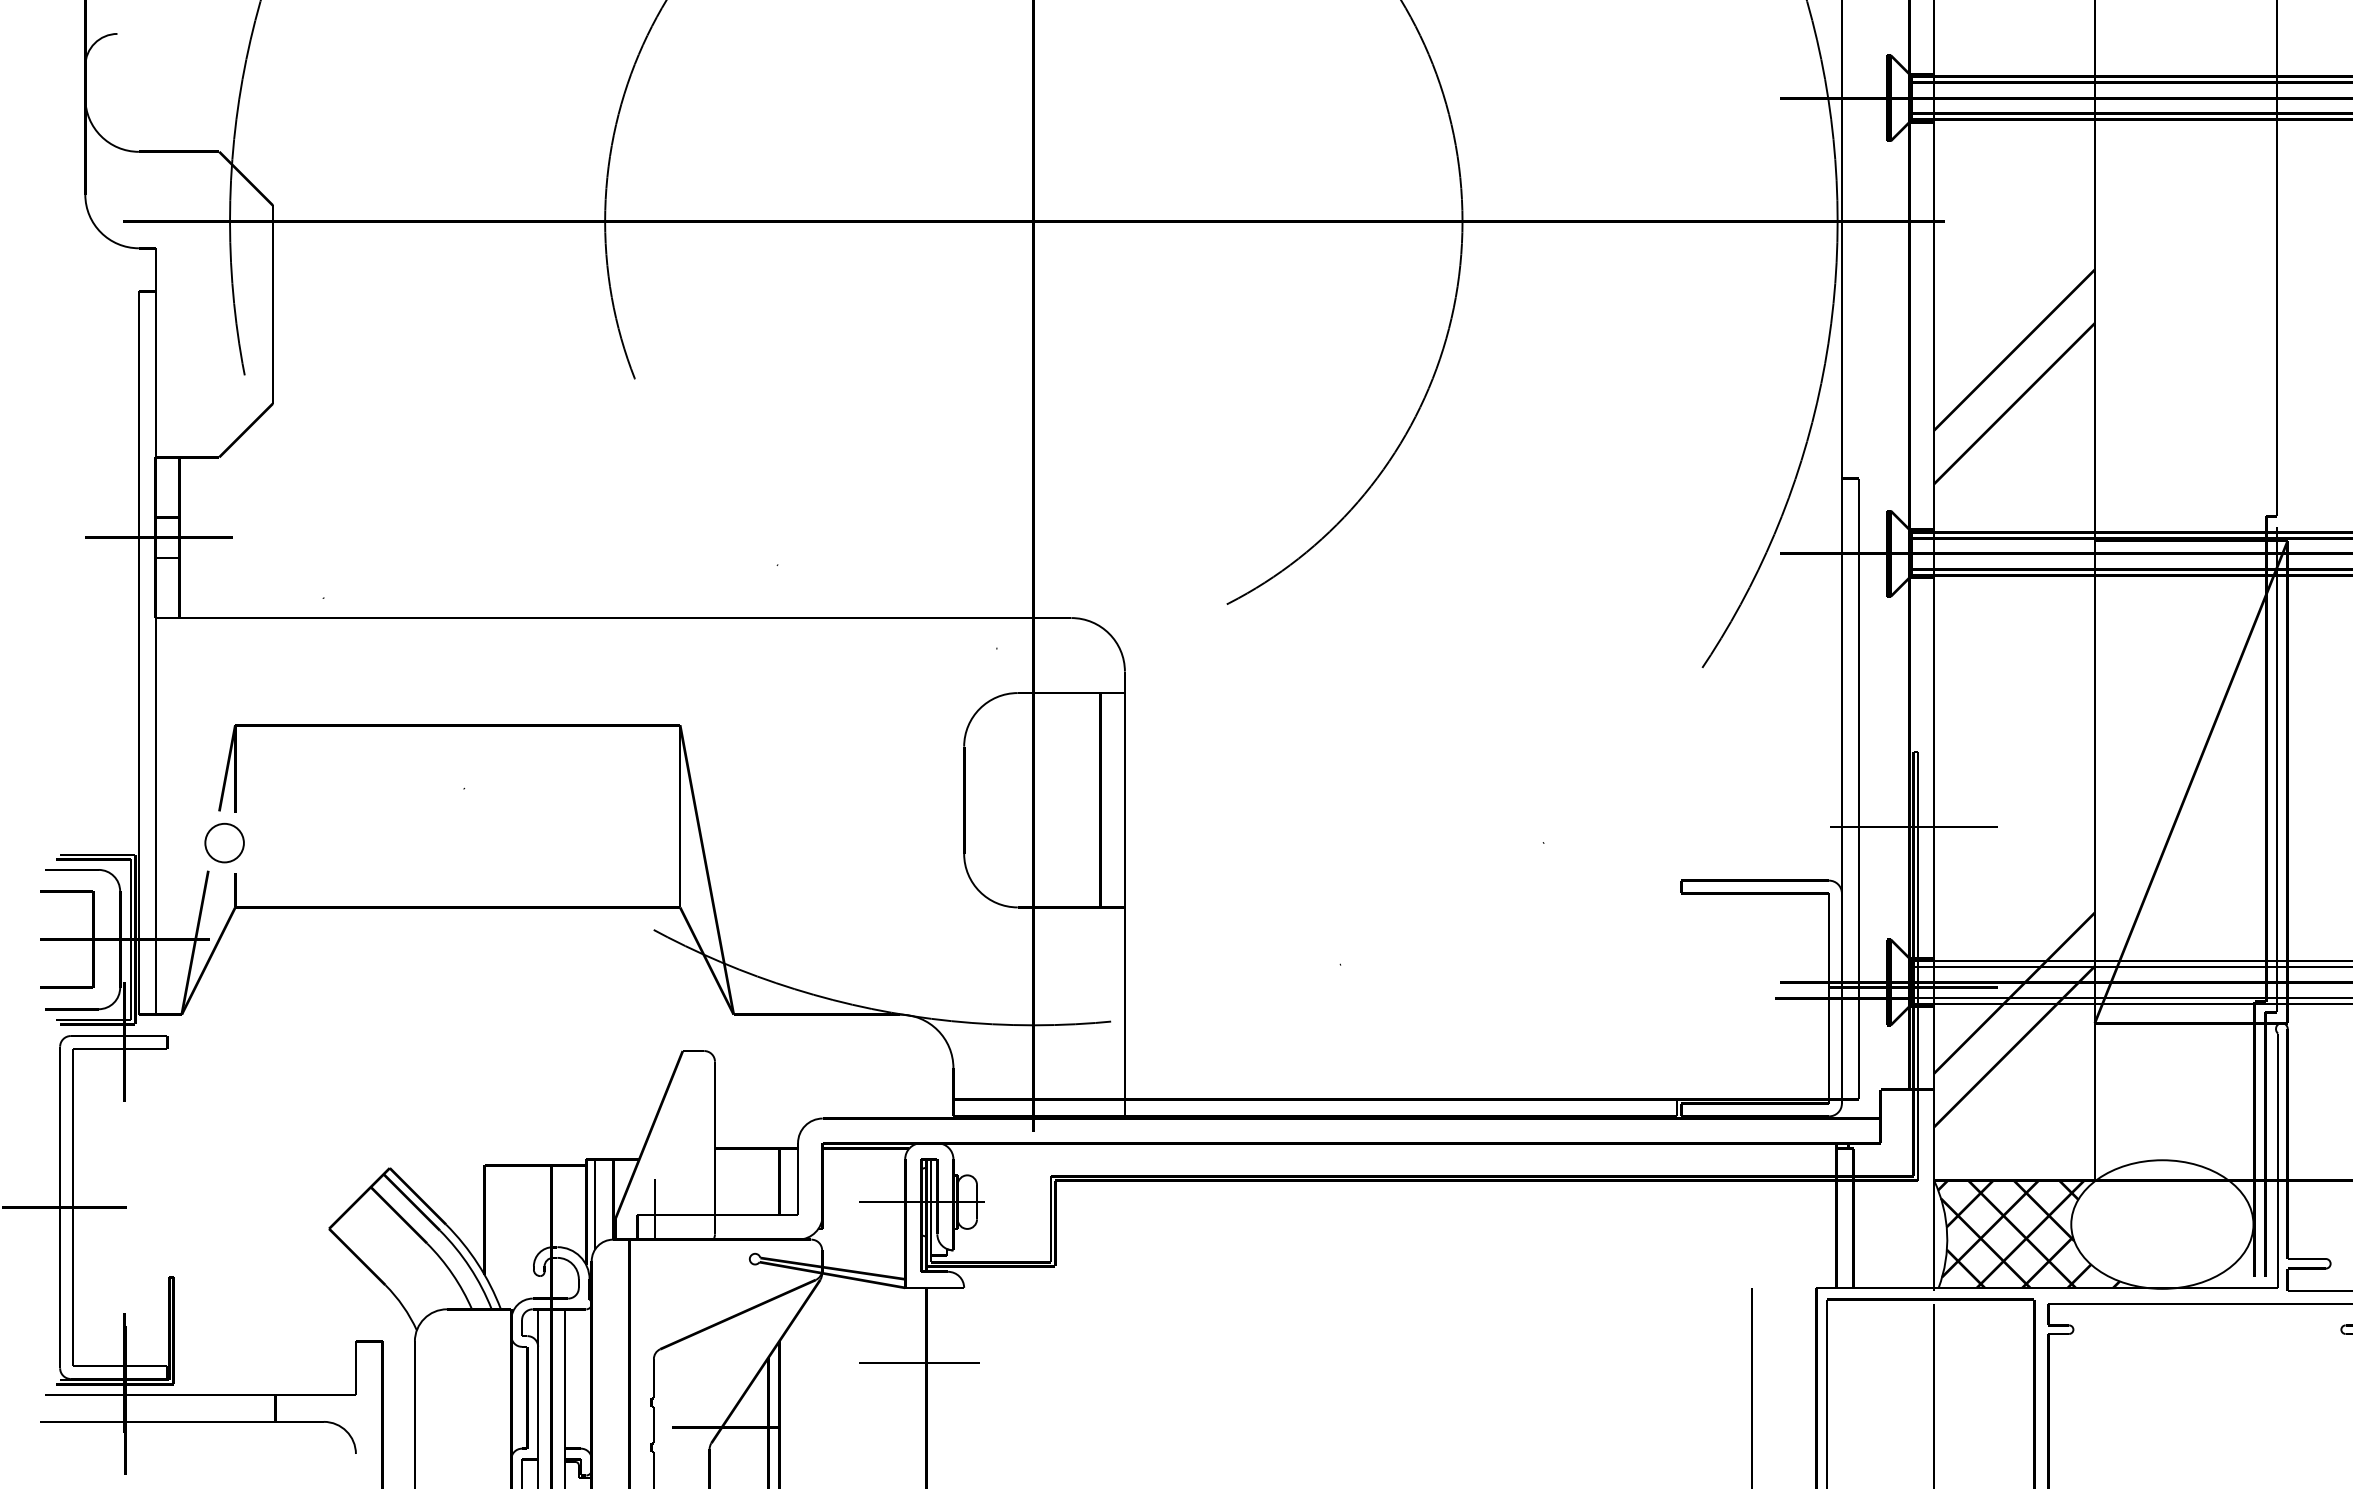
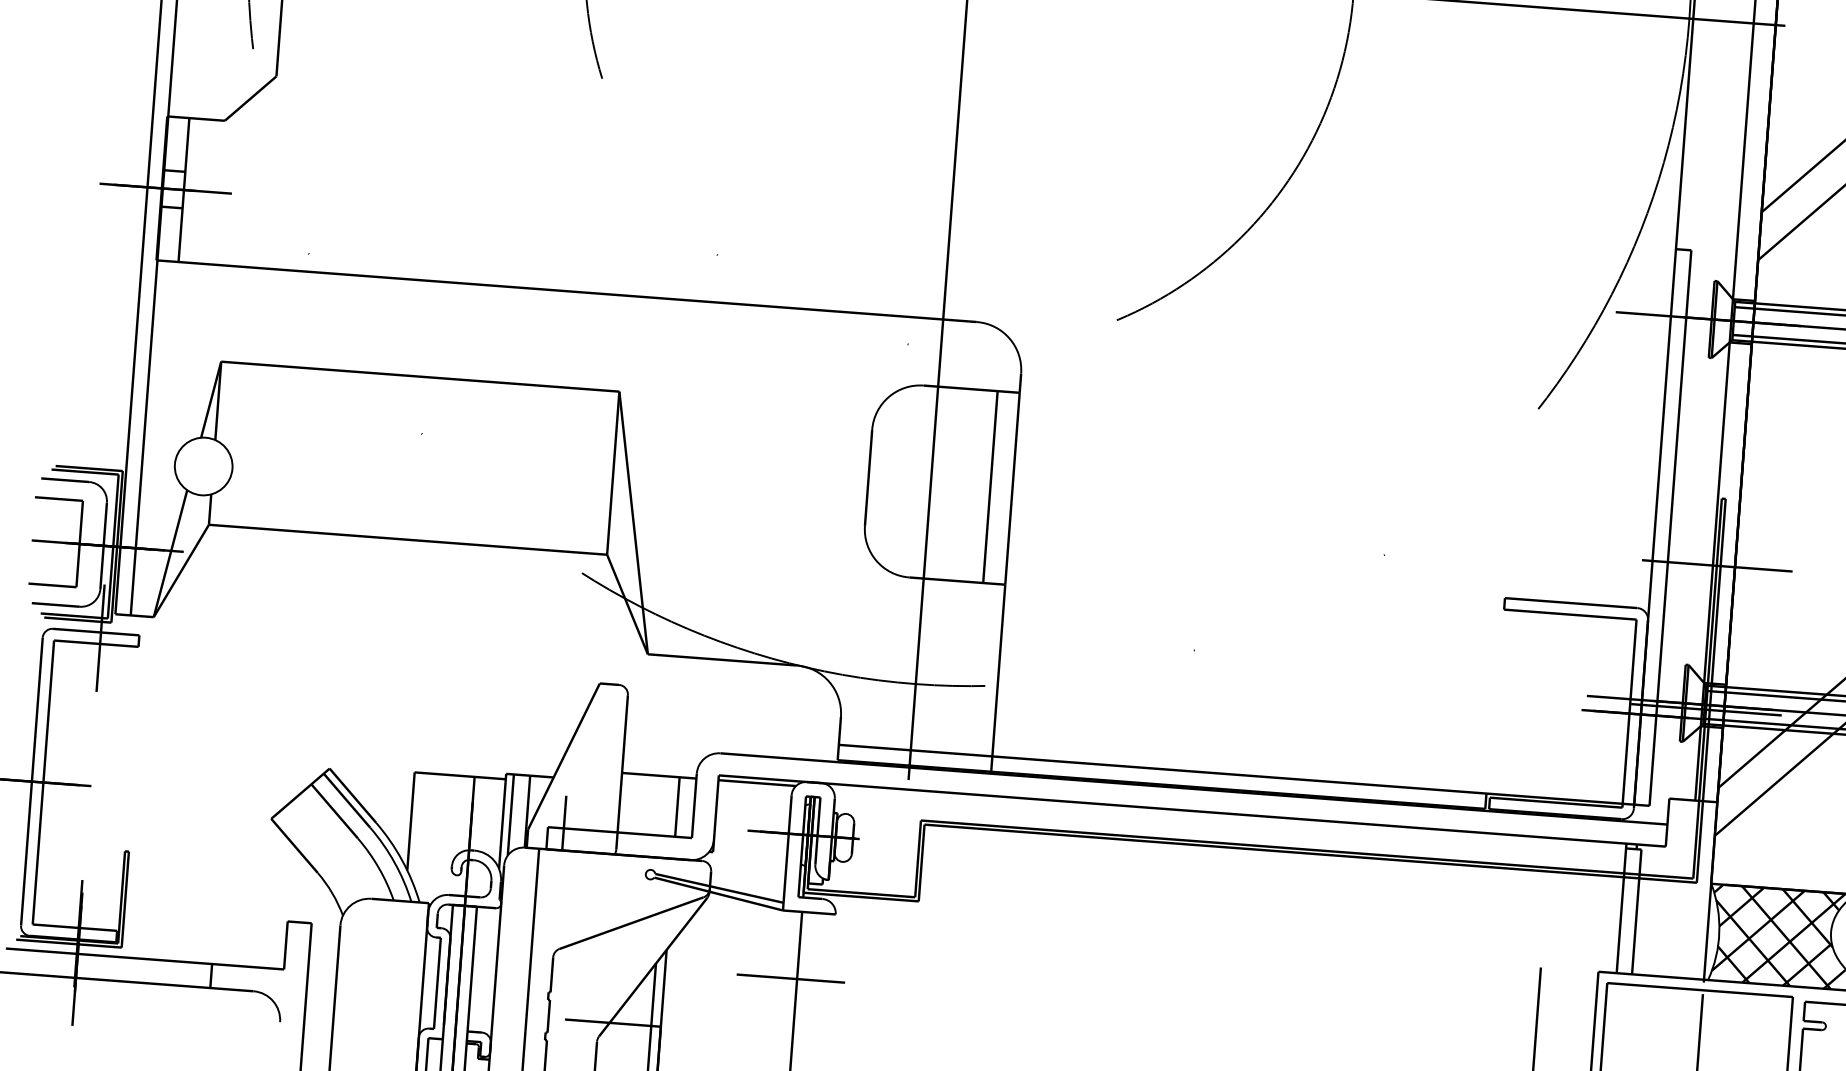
circle: (224, 842) -> (203, 465), size x1.67

